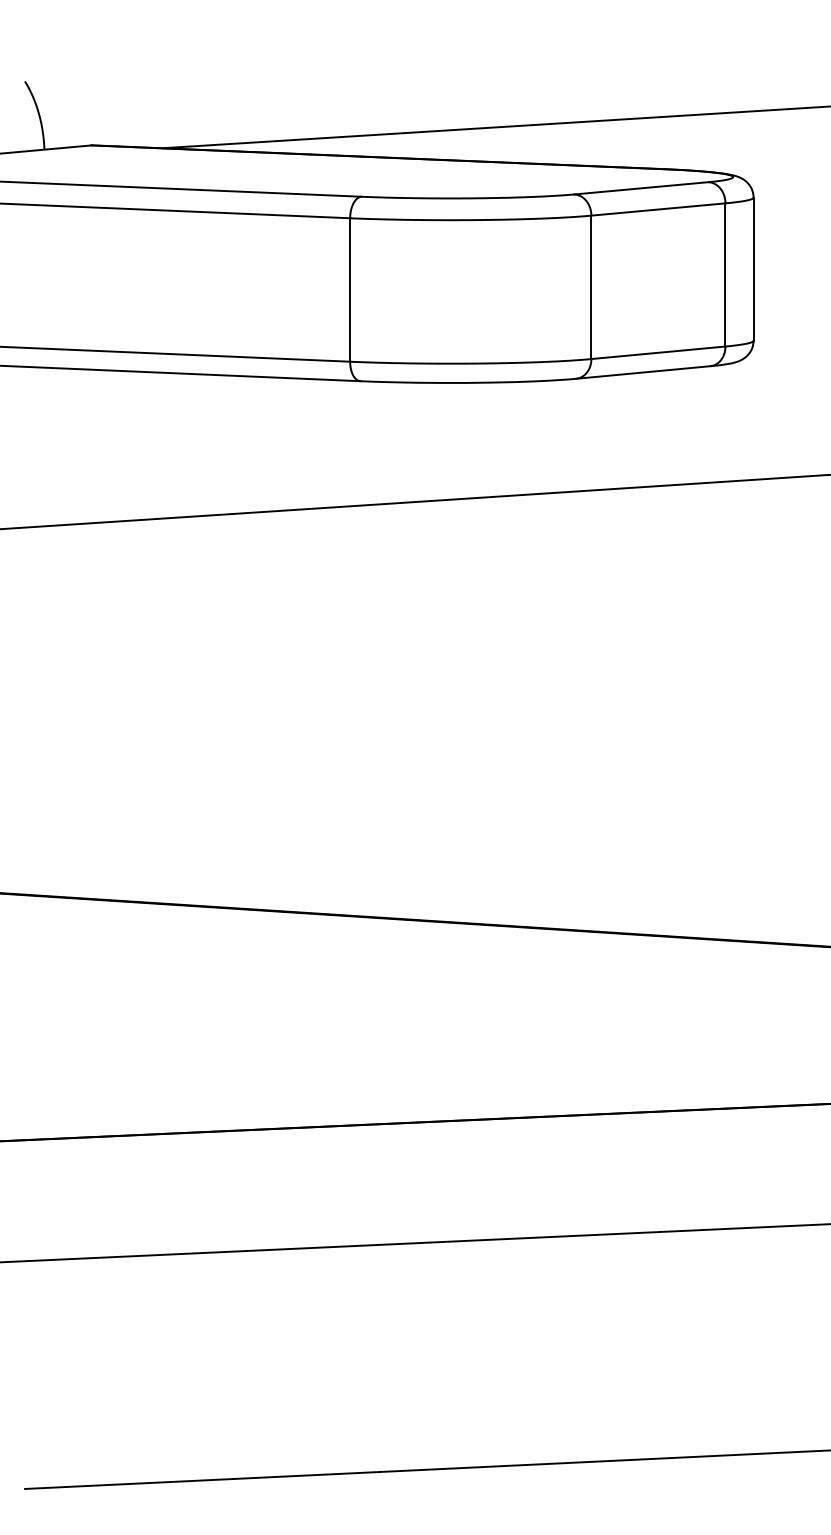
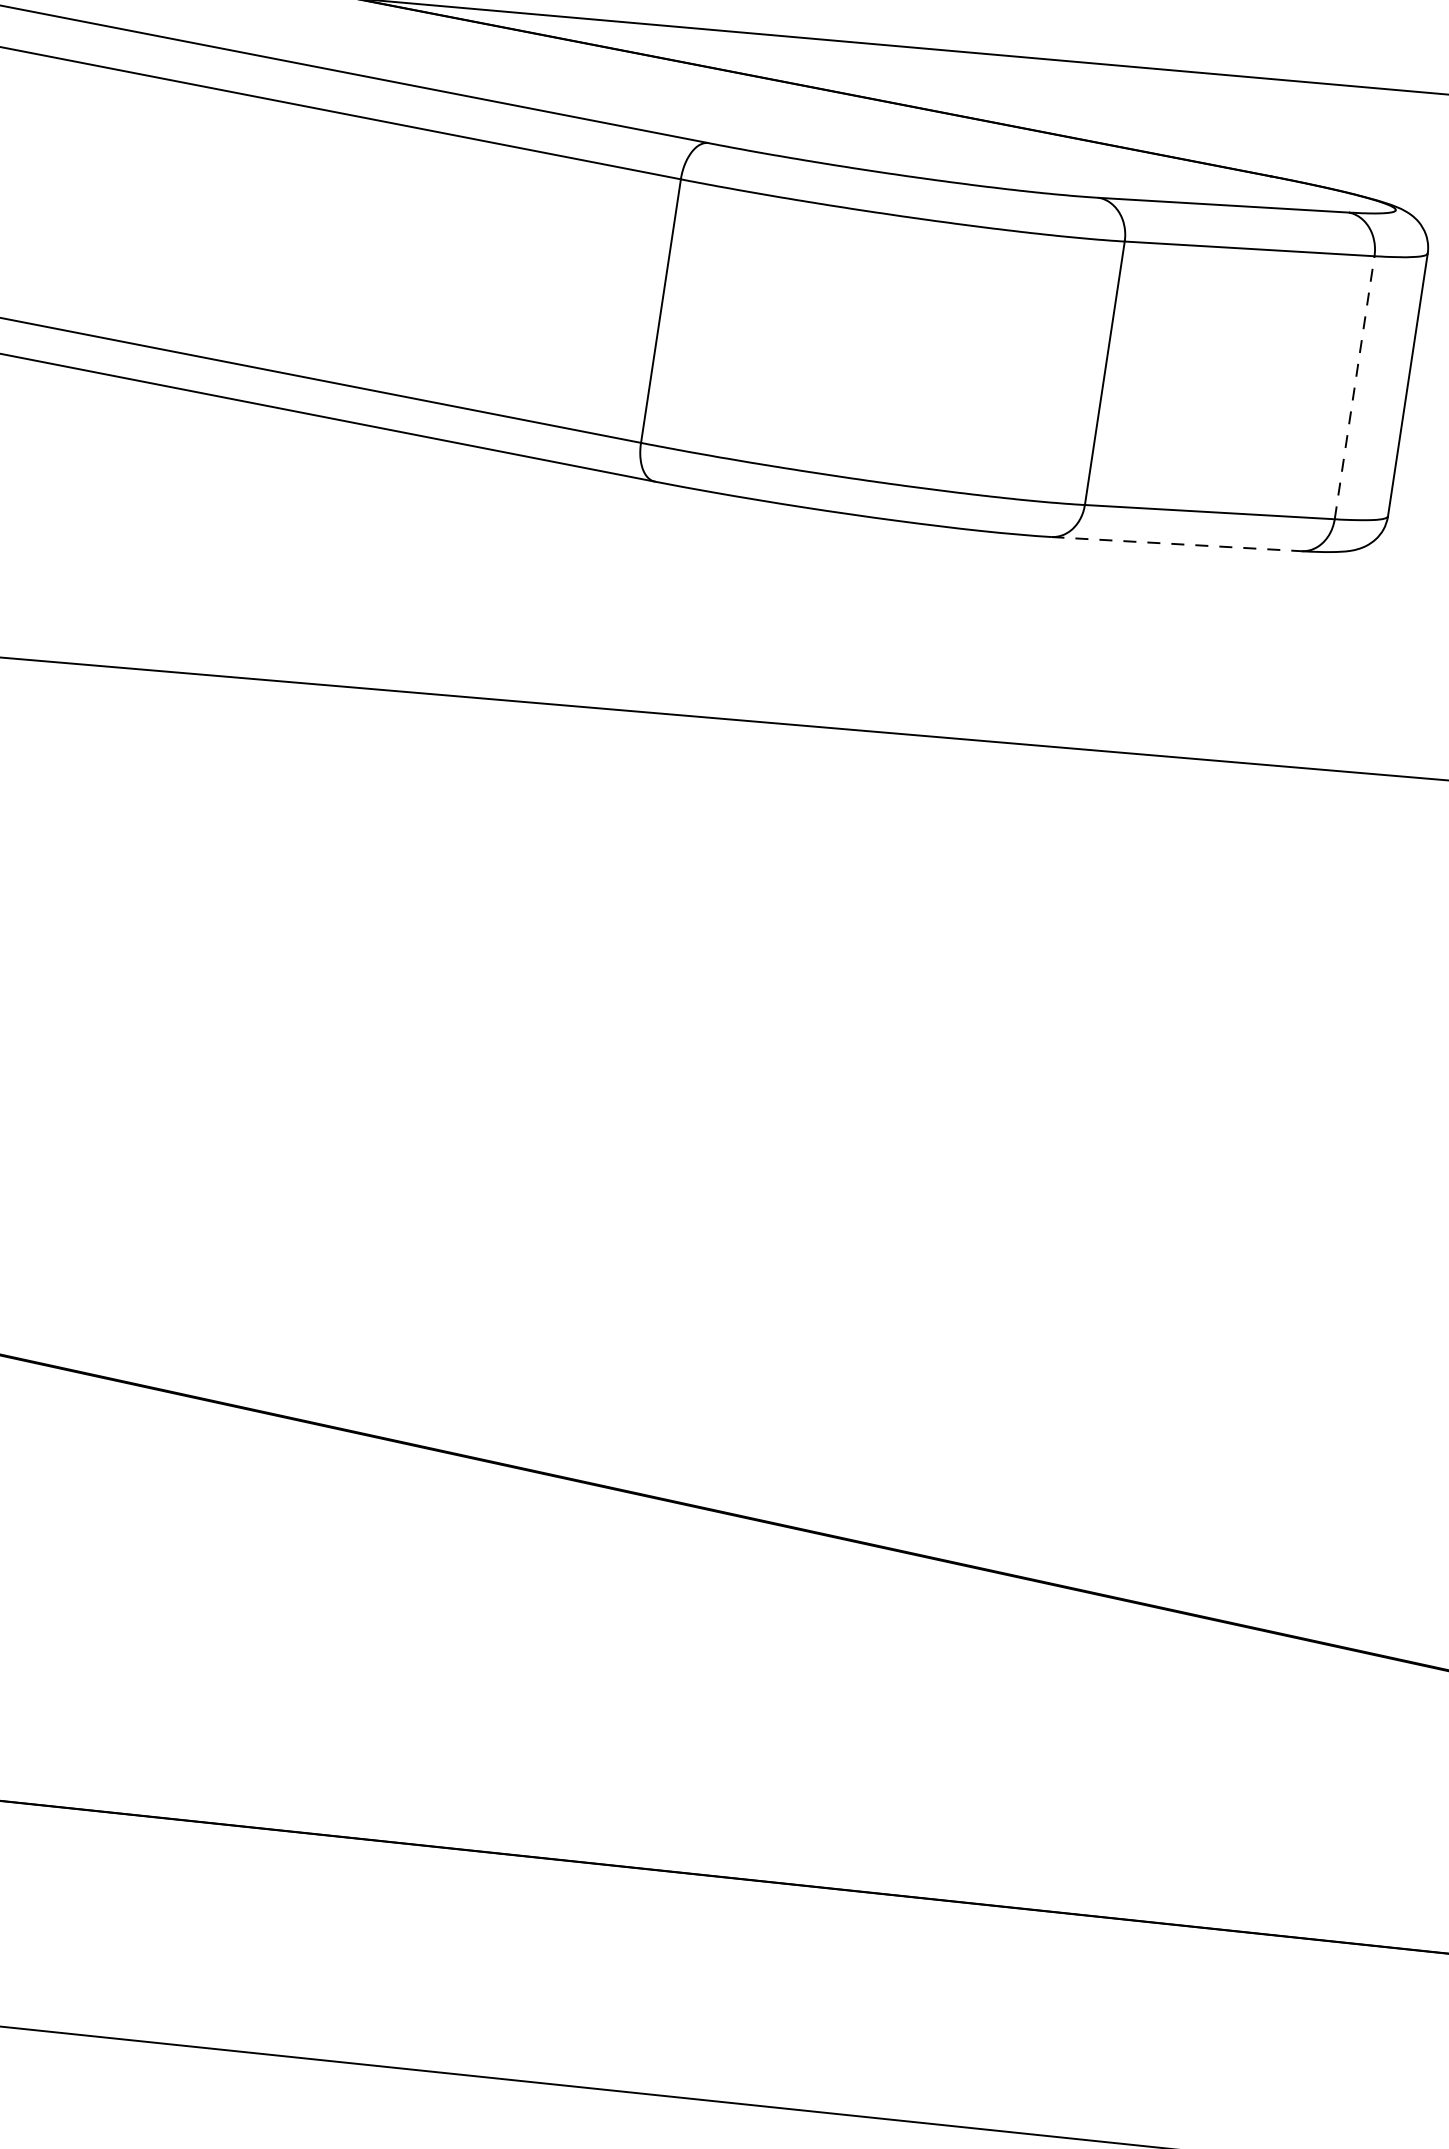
line: (725, 274) -> (1354, 386), solid -> dashed
line: (643, 372) -> (1176, 544), solid -> dashed

